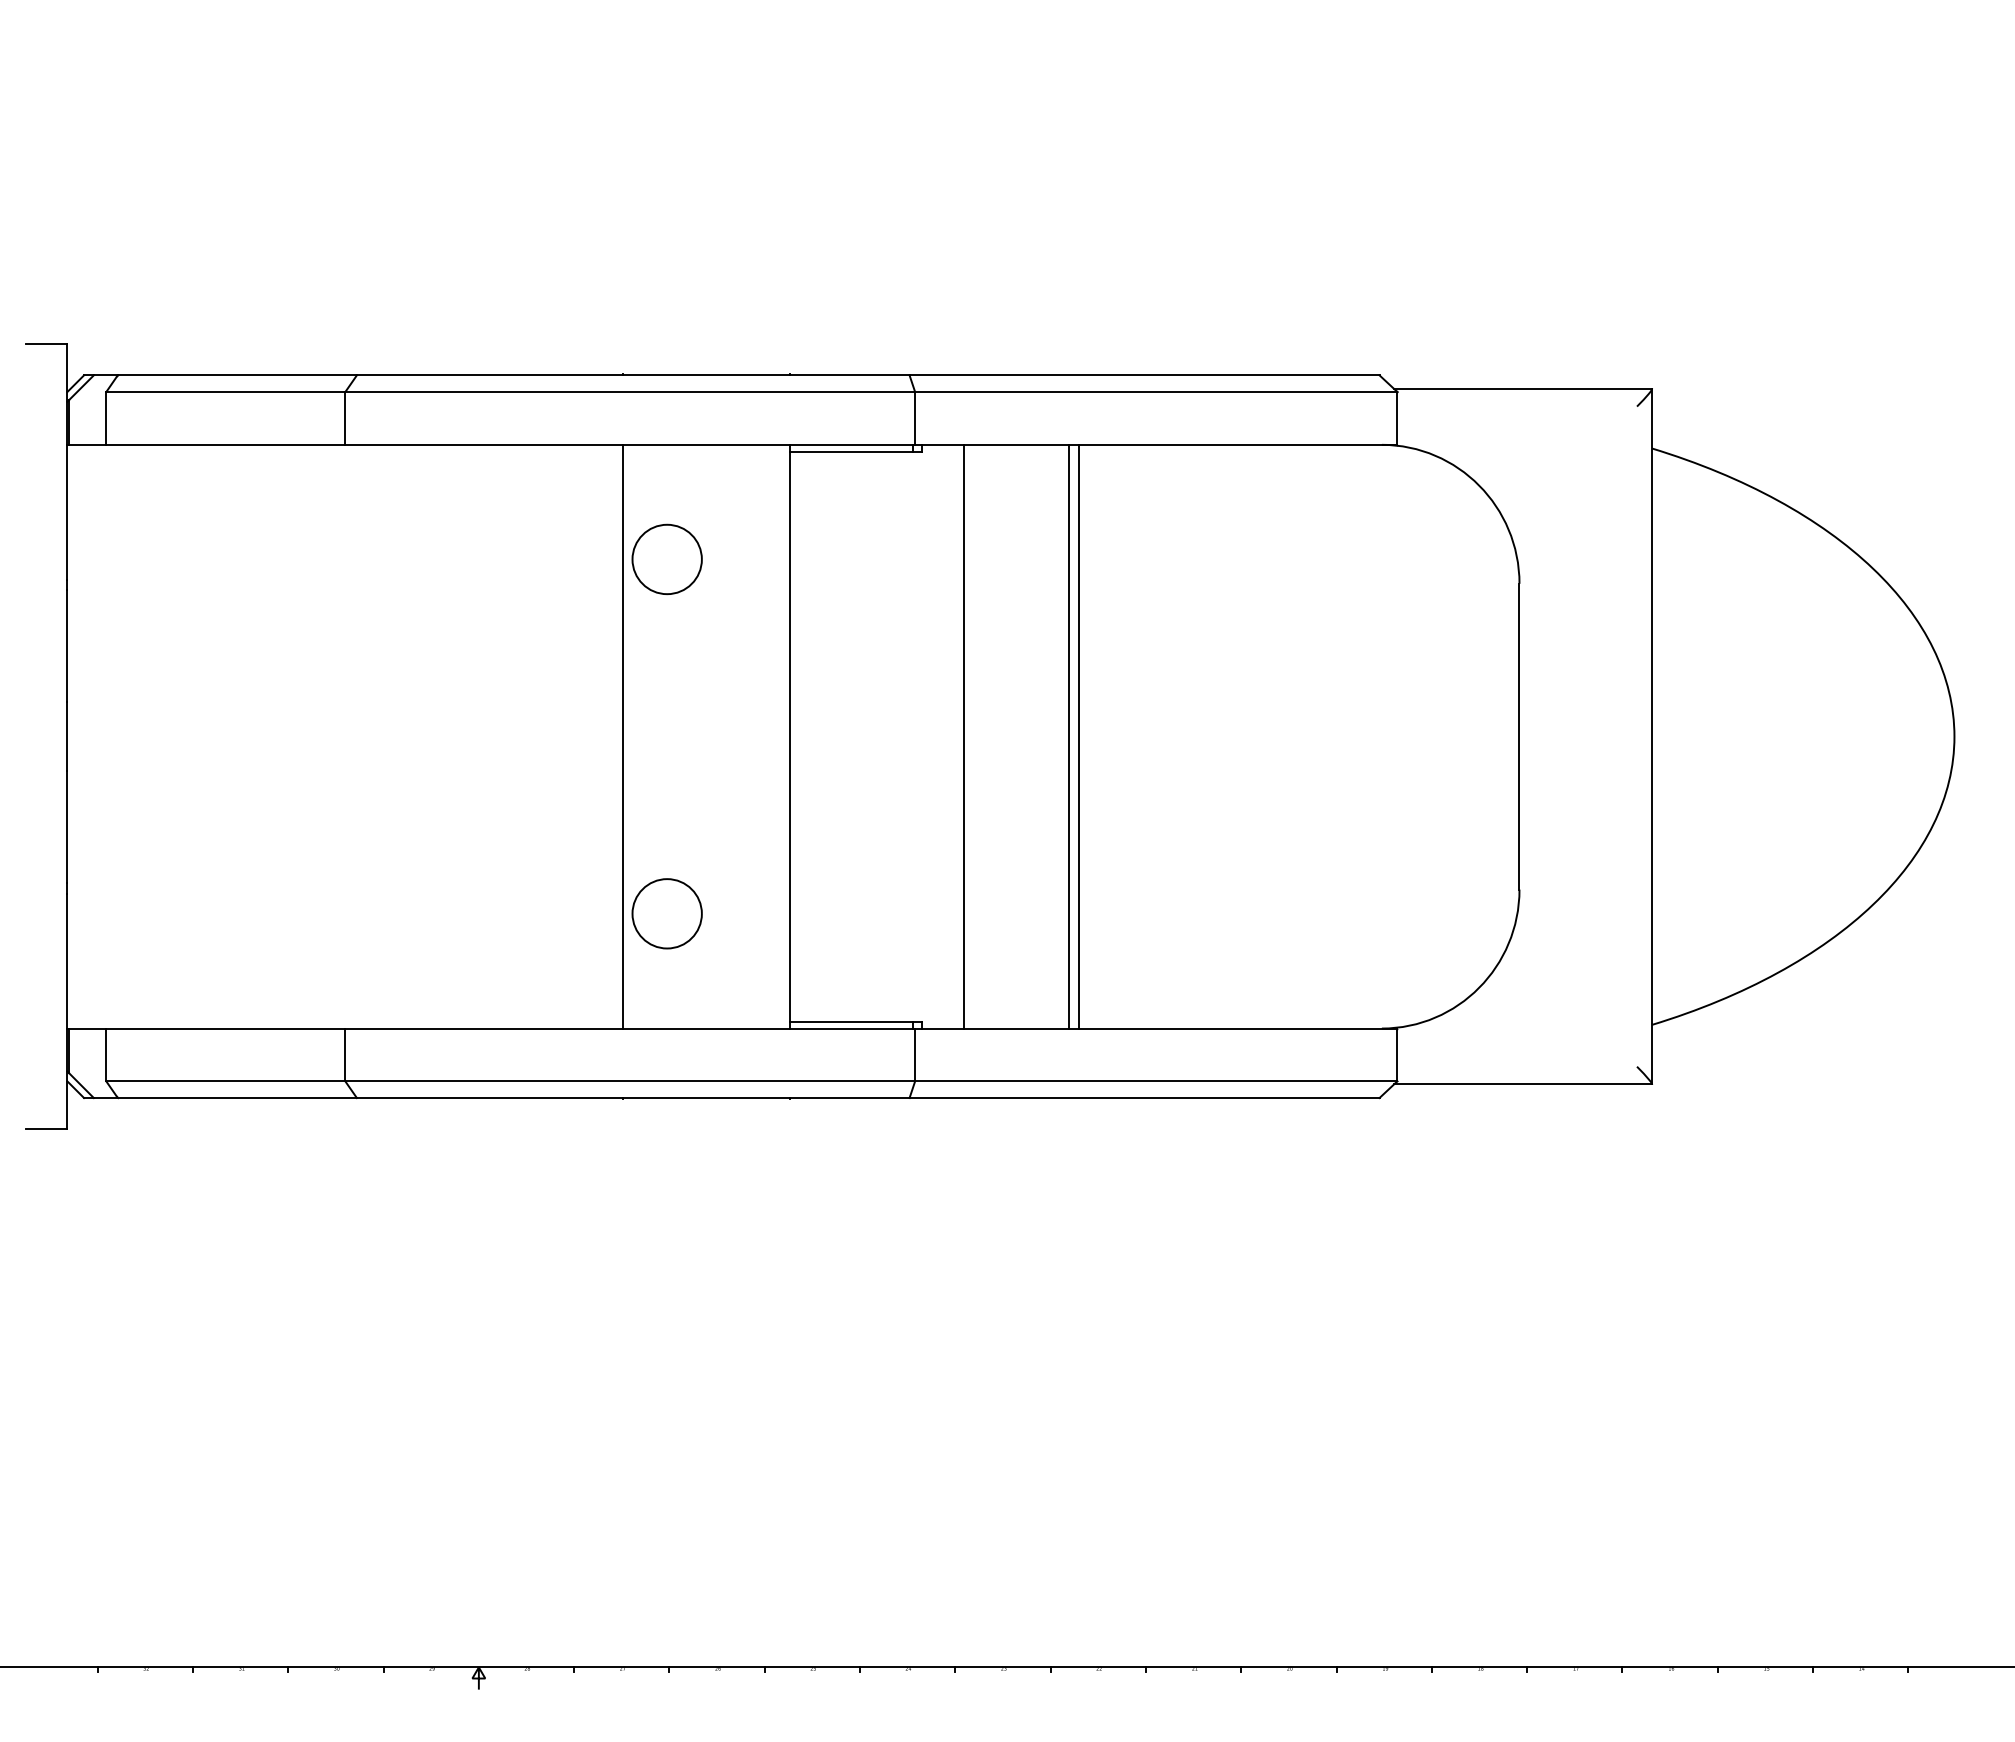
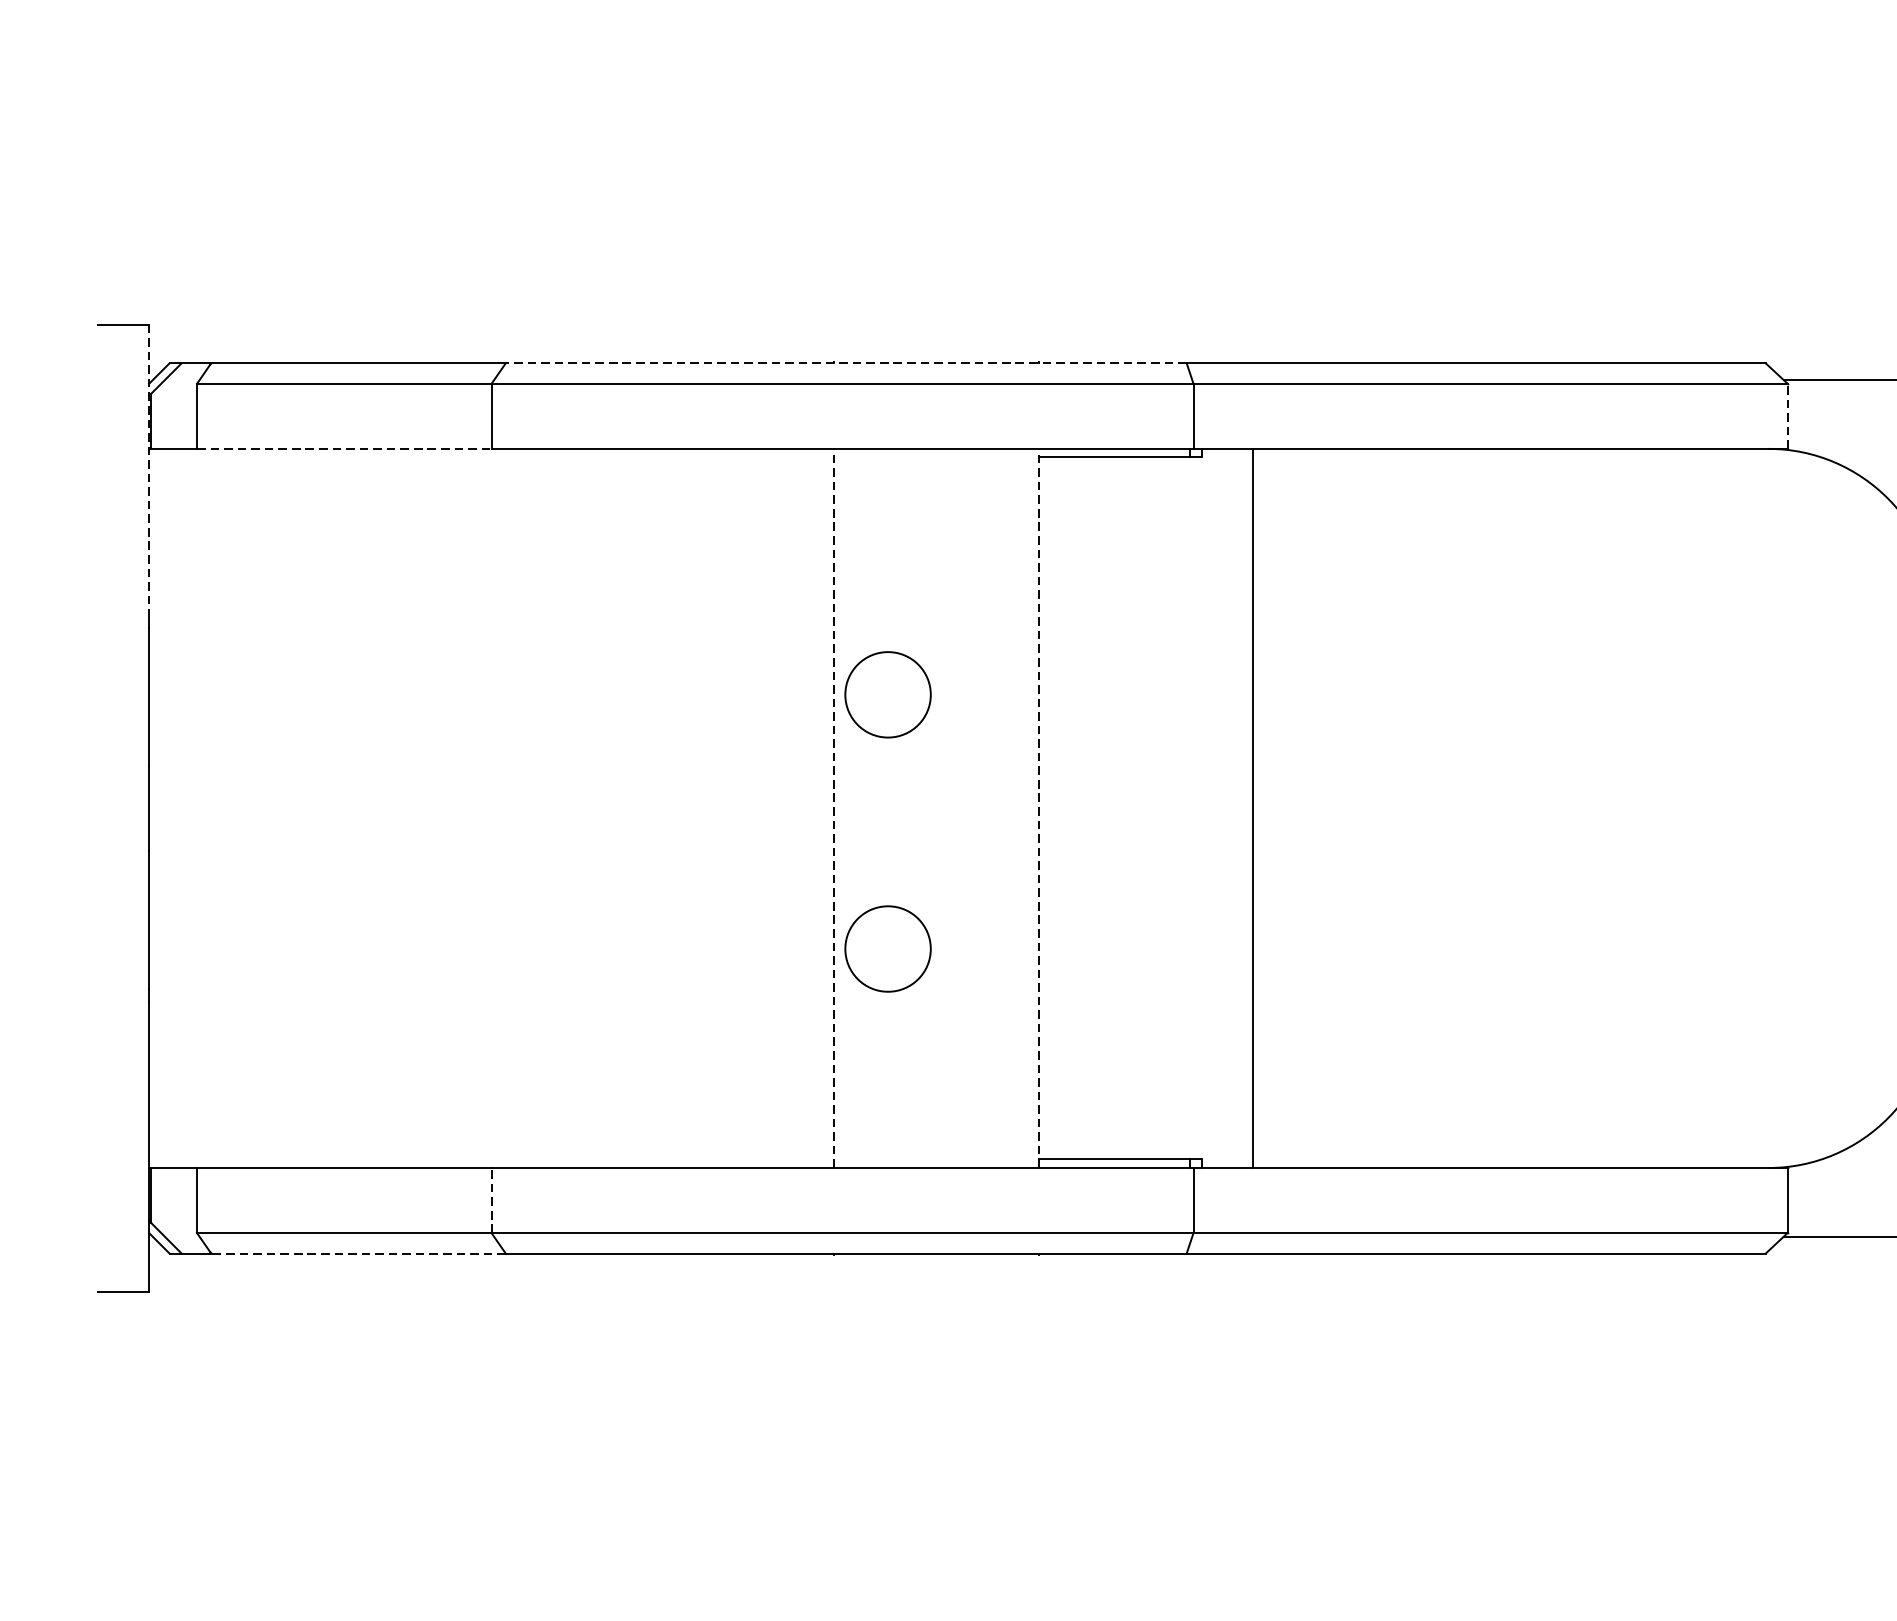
line: (632, 375) -> (845, 363), solid -> dashed
line: (1397, 417) -> (1787, 415), solid -> dashed
line: (225, 444) -> (343, 448), solid -> dashed
line: (67, 461) -> (149, 469), solid -> dashed
circle: (666, 558) -> (887, 693), moved
line: (623, 736) -> (834, 808), solid -> dashed
line: (790, 736) -> (1039, 808), solid -> dashed
line: (1069, 736) -> (1383, 808), removed
line: (1079, 736) -> (1396, 808), removed
circle: (666, 913) -> (887, 948), moved
line: (345, 1054) -> (491, 1199), solid -> dashed
line: (237, 1098) -> (358, 1254), solid -> dashed

